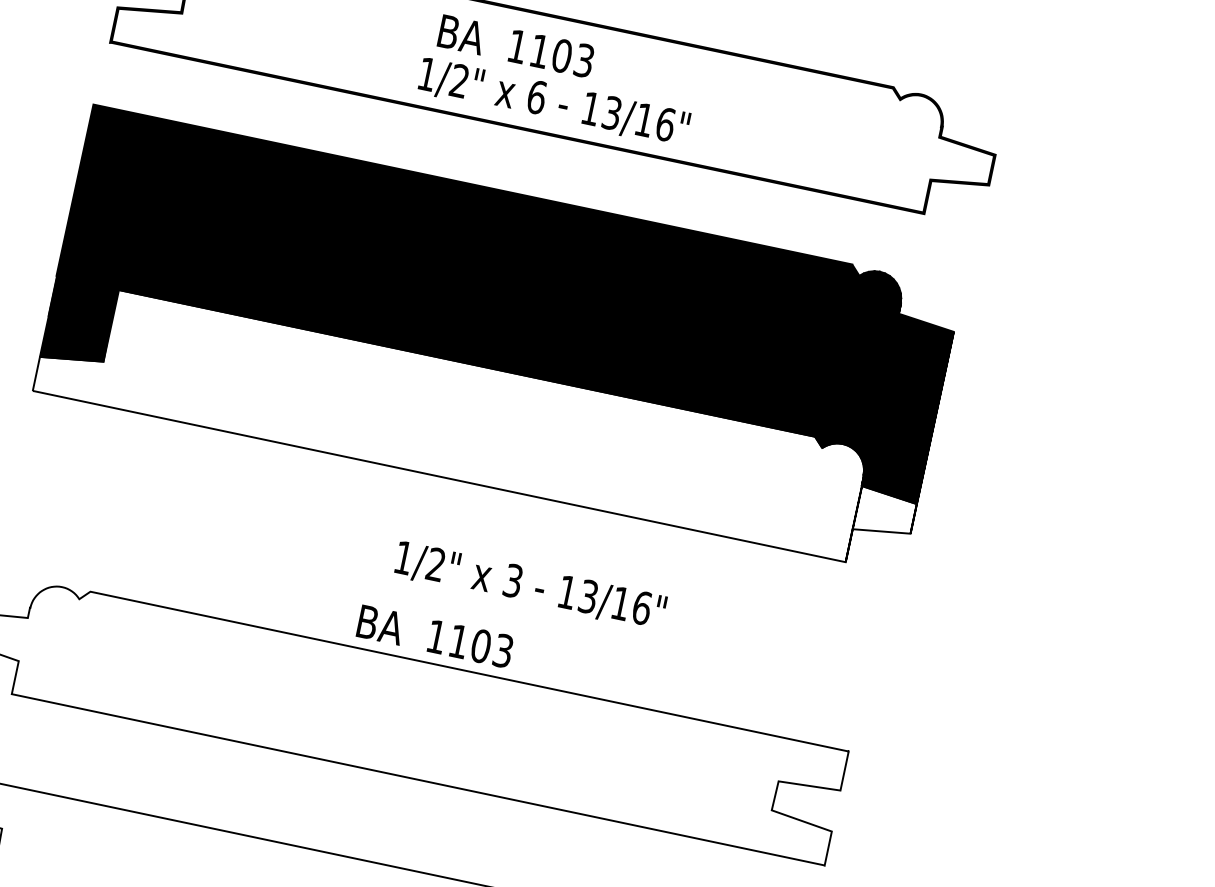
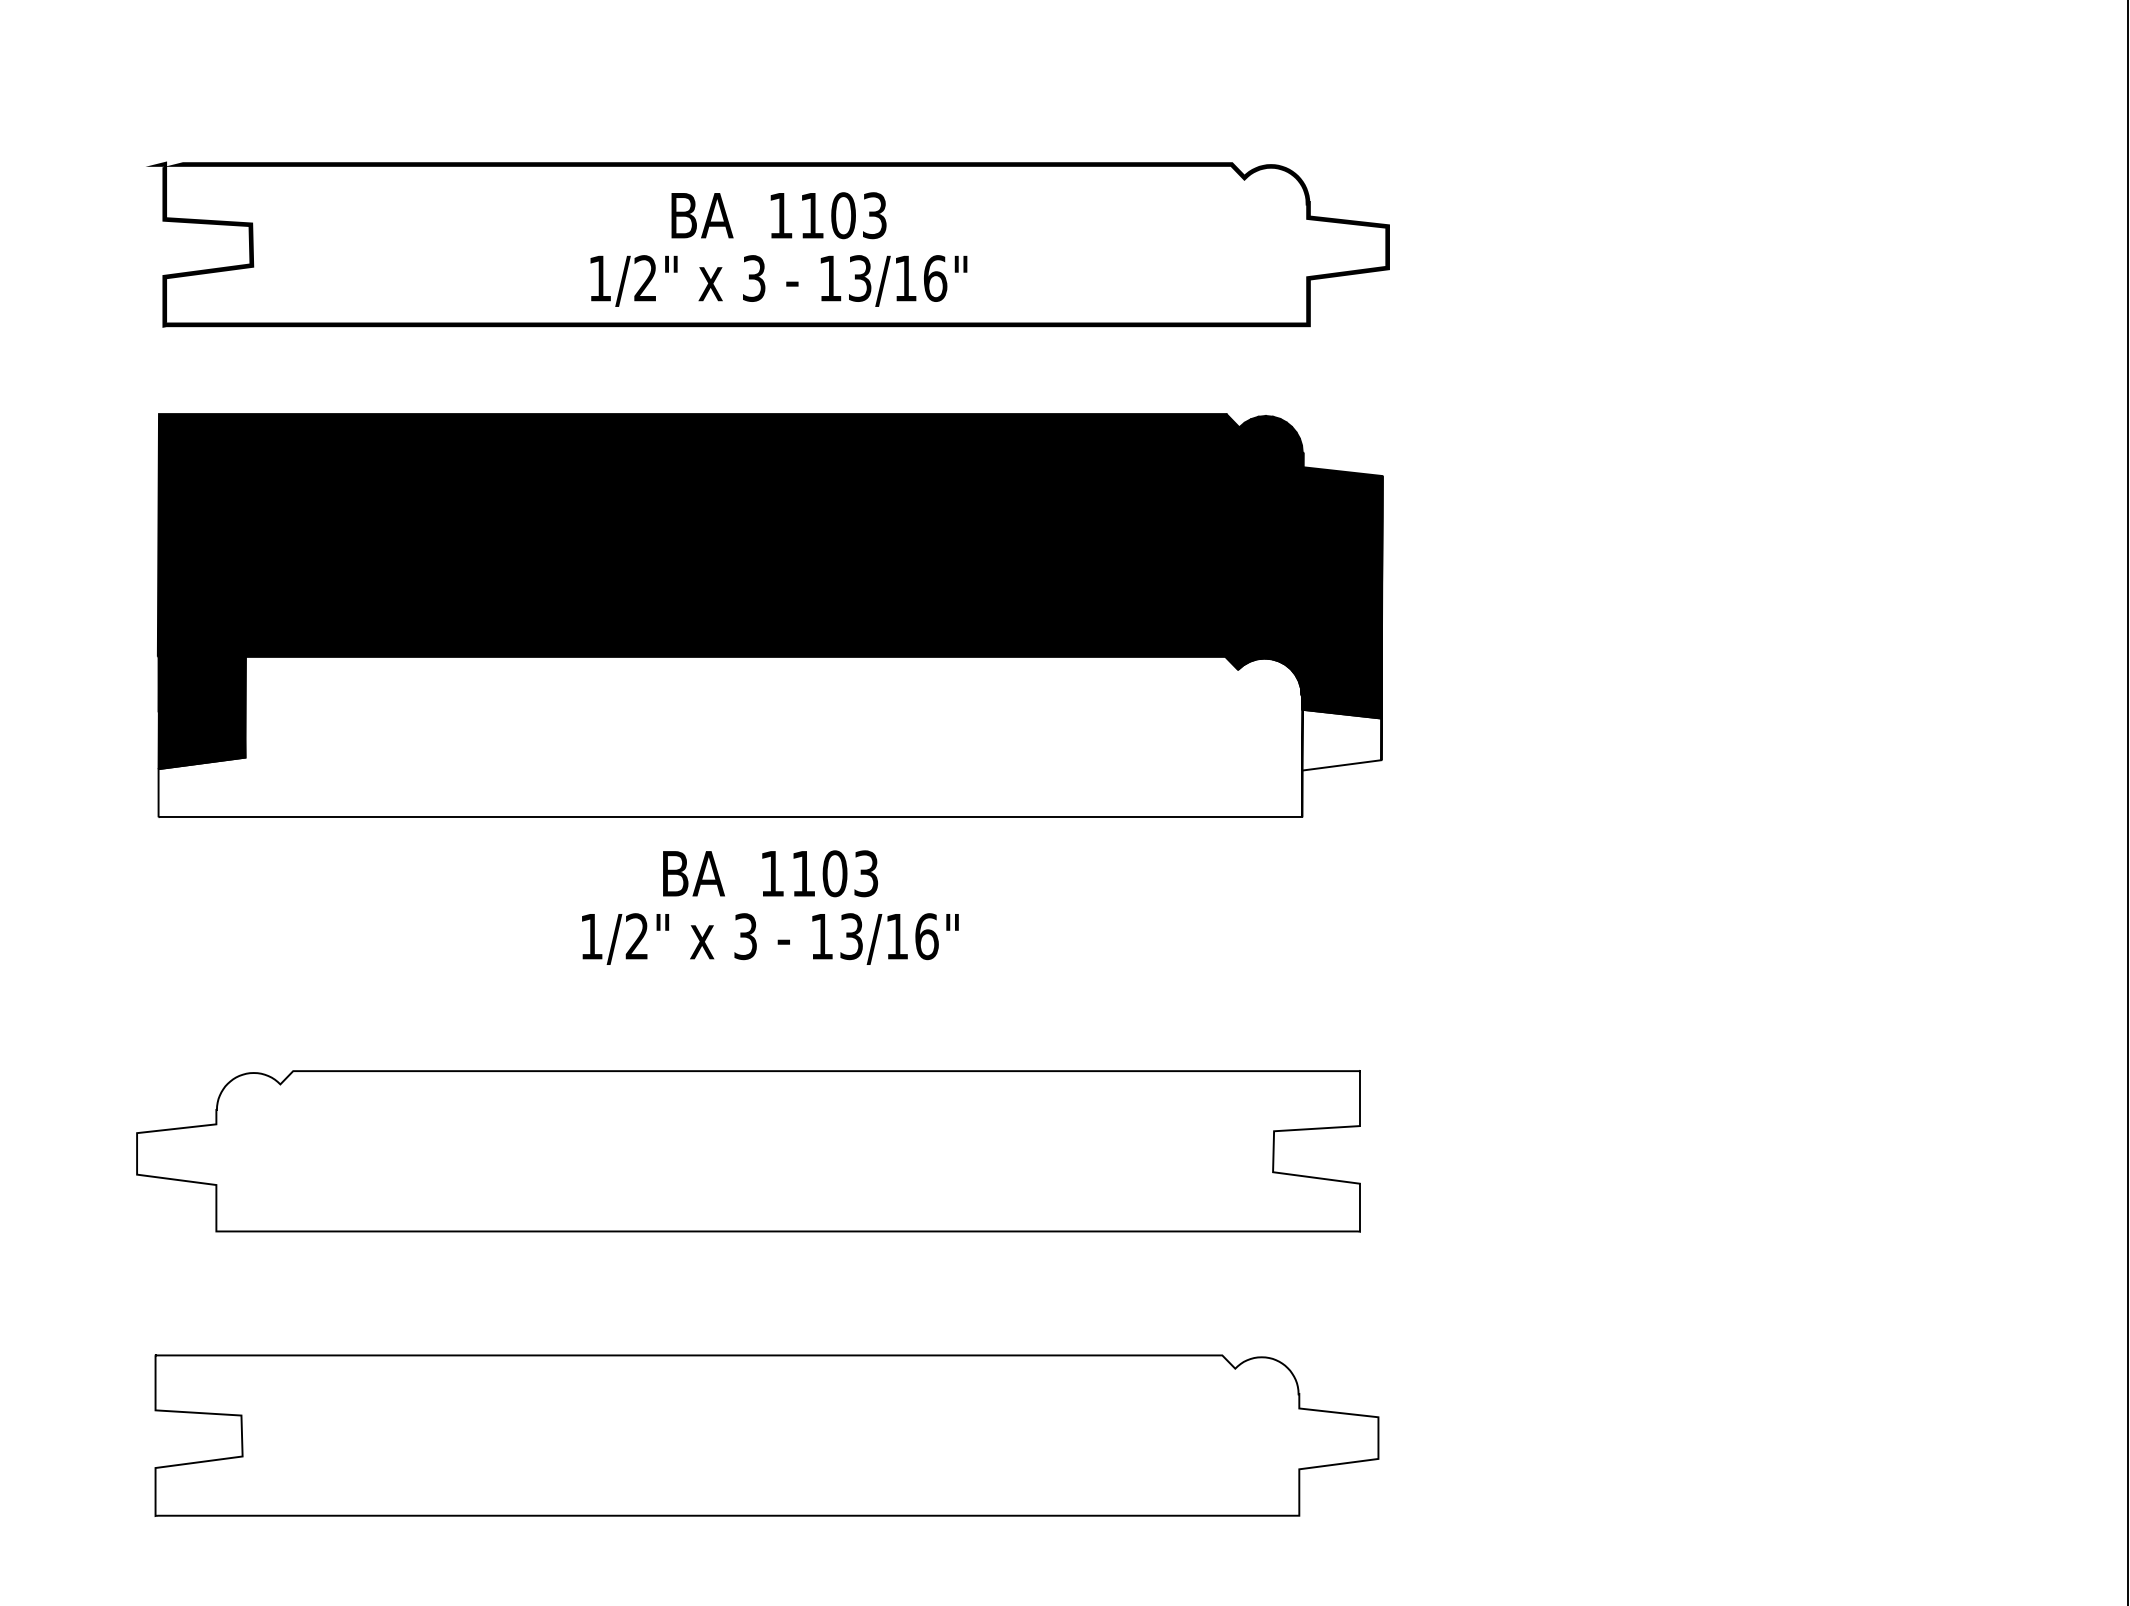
text: (515, 46) -> (778, 215), moved
text: (537, 97) -> (754, 278), 6 -> 3
text: (530, 586) -> (770, 938), moved
text: (435, 636) -> (770, 873), moved

